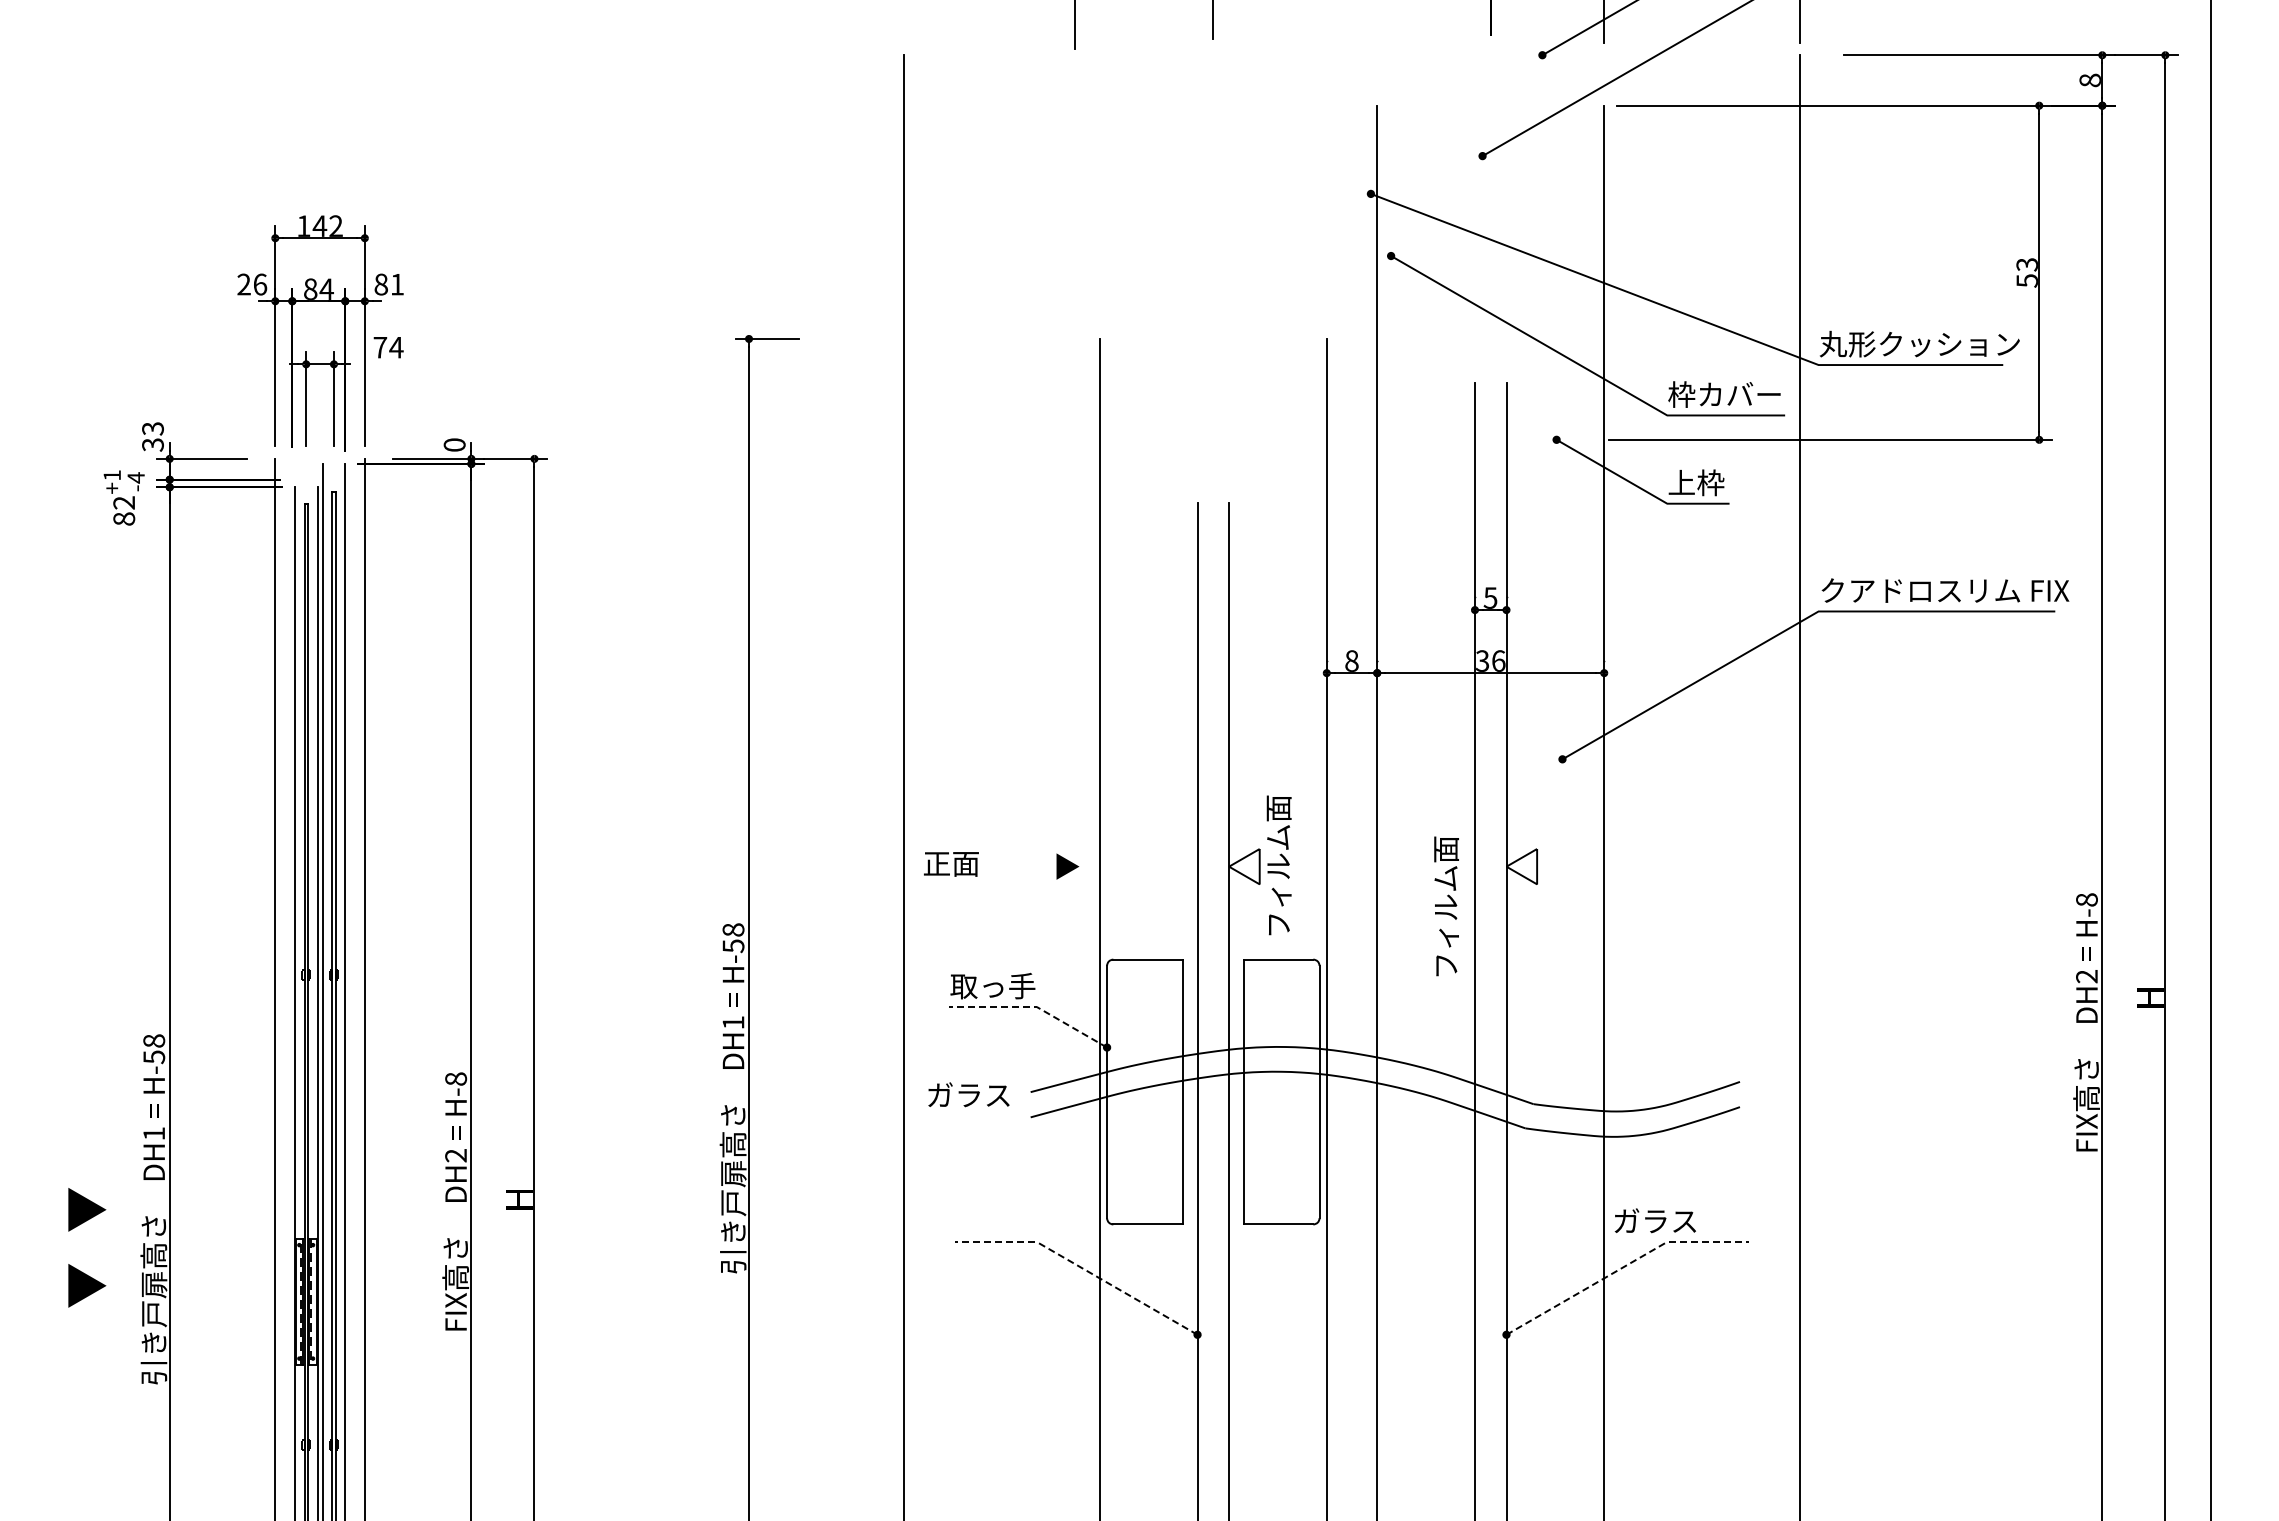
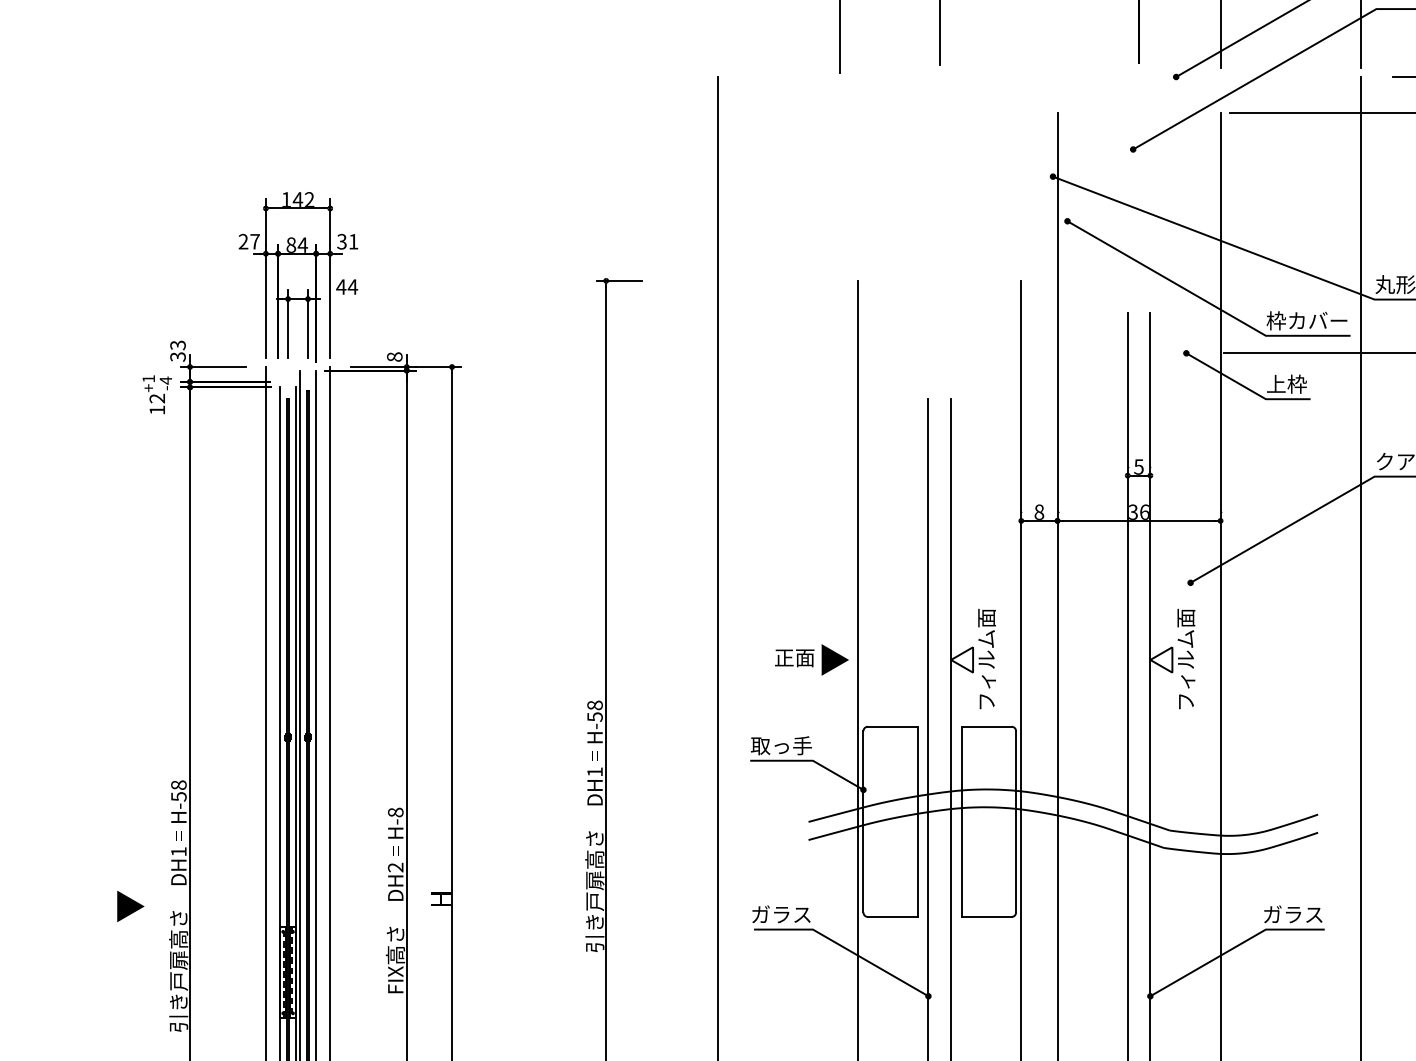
text: (260, 284) -> (255, 241), 26 -> 27
text: (380, 284) -> (341, 241), 81 -> 31
text: (380, 347) -> (341, 286), 74 -> 44
text: (454, 444) -> (394, 356), 0 -> 8
text: (124, 518) -> (157, 409), 82 -> 12
text: (951, 864) -> (794, 658), moved
part: (1067, 866) -> (835, 659), size x1.67
text: (1446, 906) -> (1186, 659), moved
line: (1033, 1006) -> (810, 760), dashed -> solid
text: (968, 1094) -> (781, 914), moved
text: (1654, 1220) -> (1292, 914), moved
line: (1080, 1267) -> (844, 947), dashed -> solid
line: (1623, 1267) -> (1234, 947), dashed -> solid
part: (87, 1285) -> (130, 960), removed

